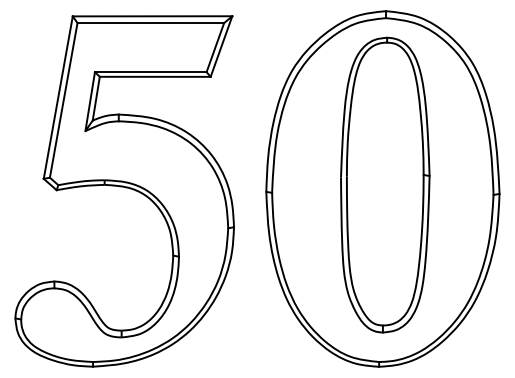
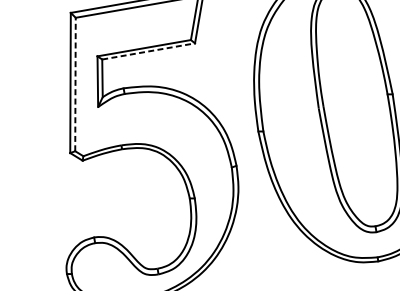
line: (155, 76) -> (148, 51), solid -> dashed
line: (63, 100) -> (75, 84), solid -> dashed

